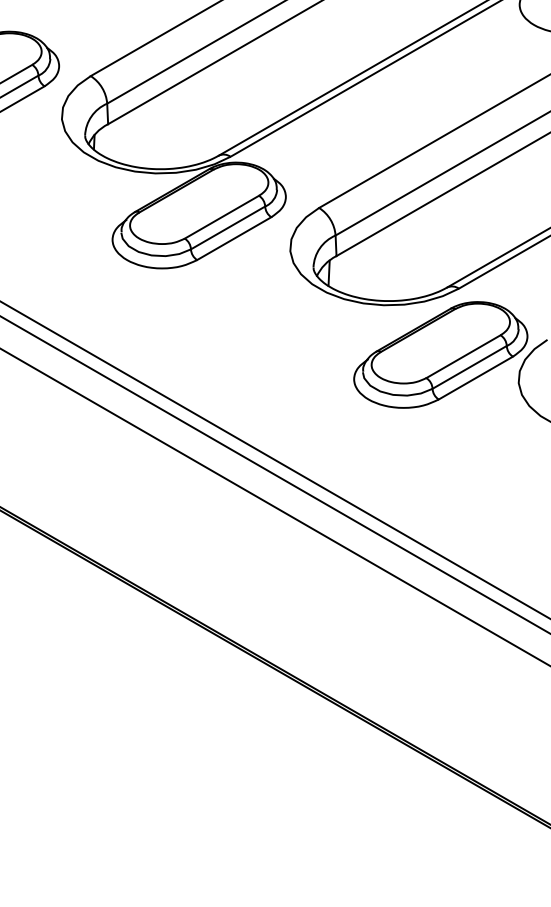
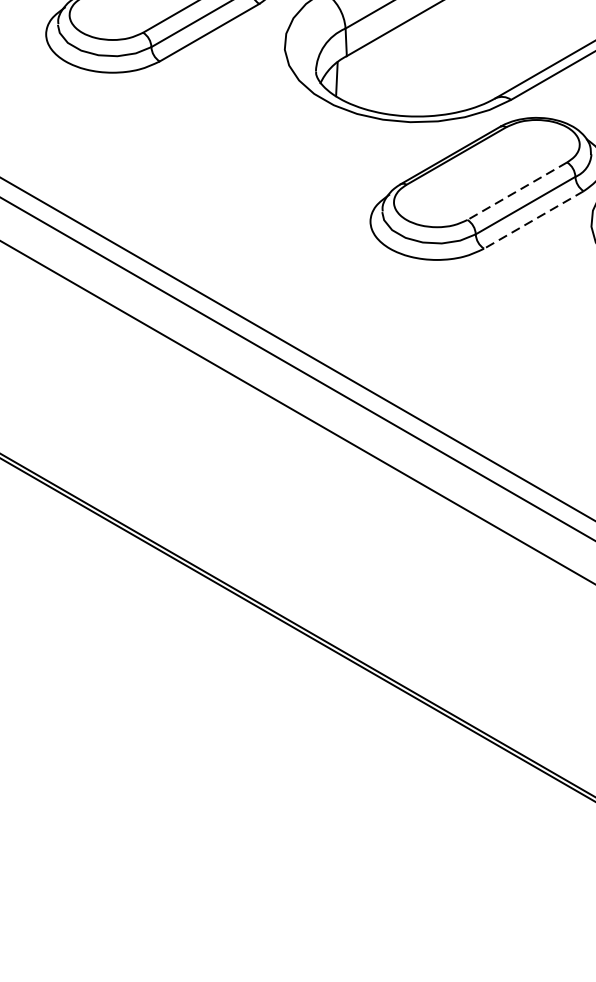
line: (463, 356) -> (517, 190), solid -> dashed
line: (475, 378) -> (533, 220), solid -> dashed

